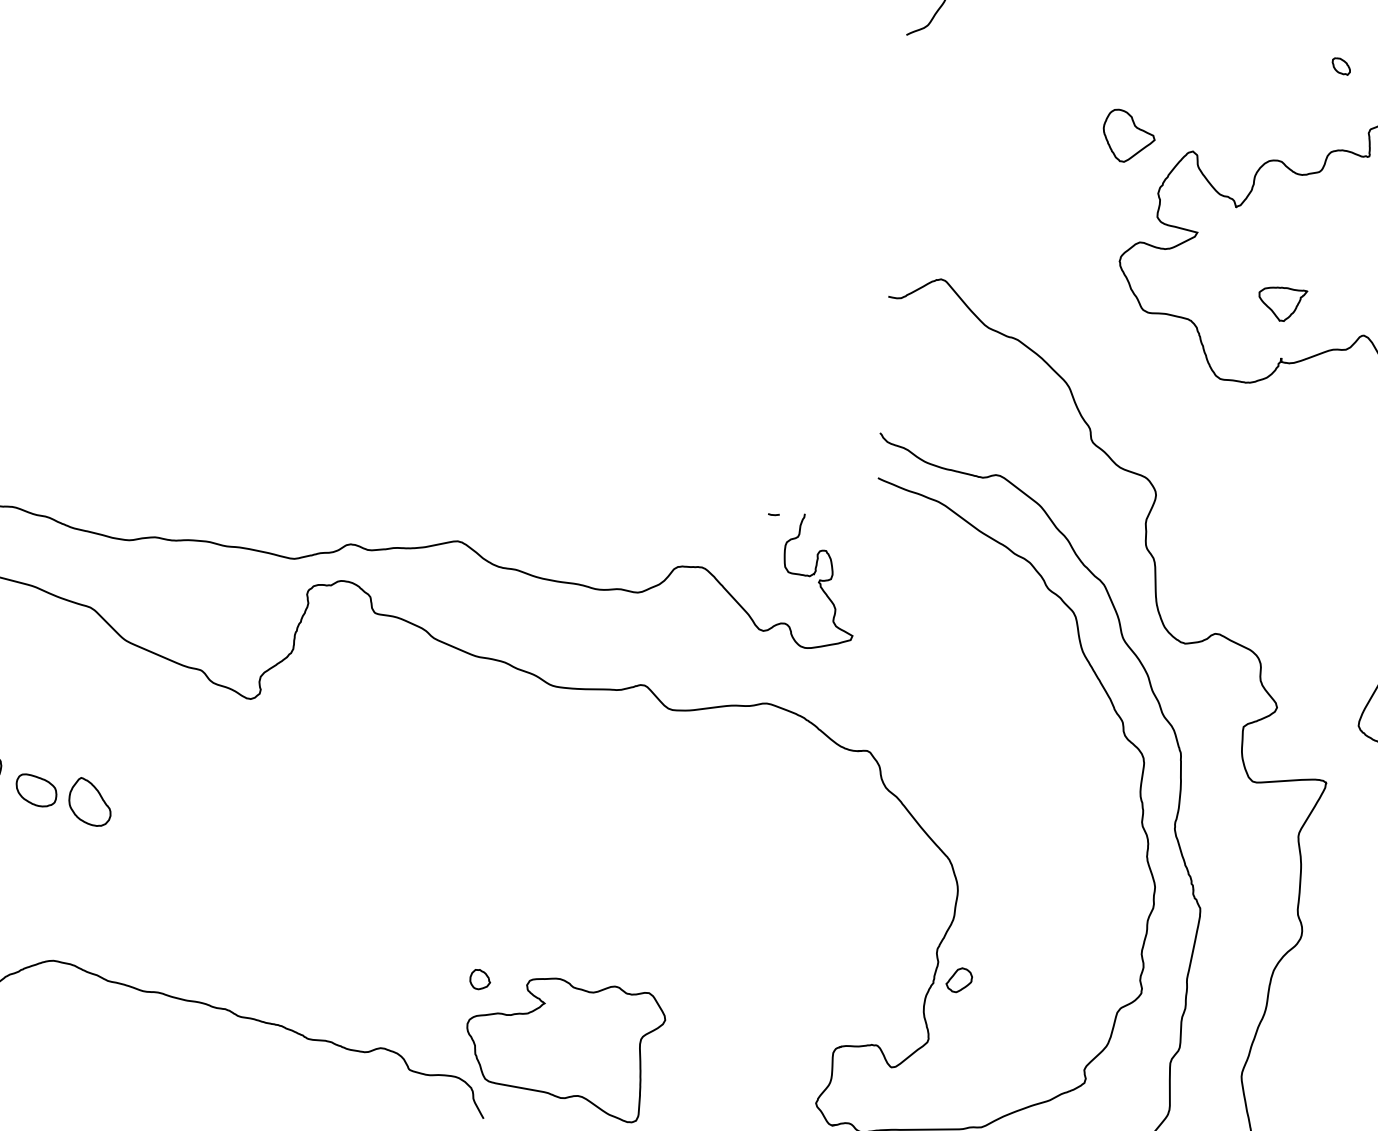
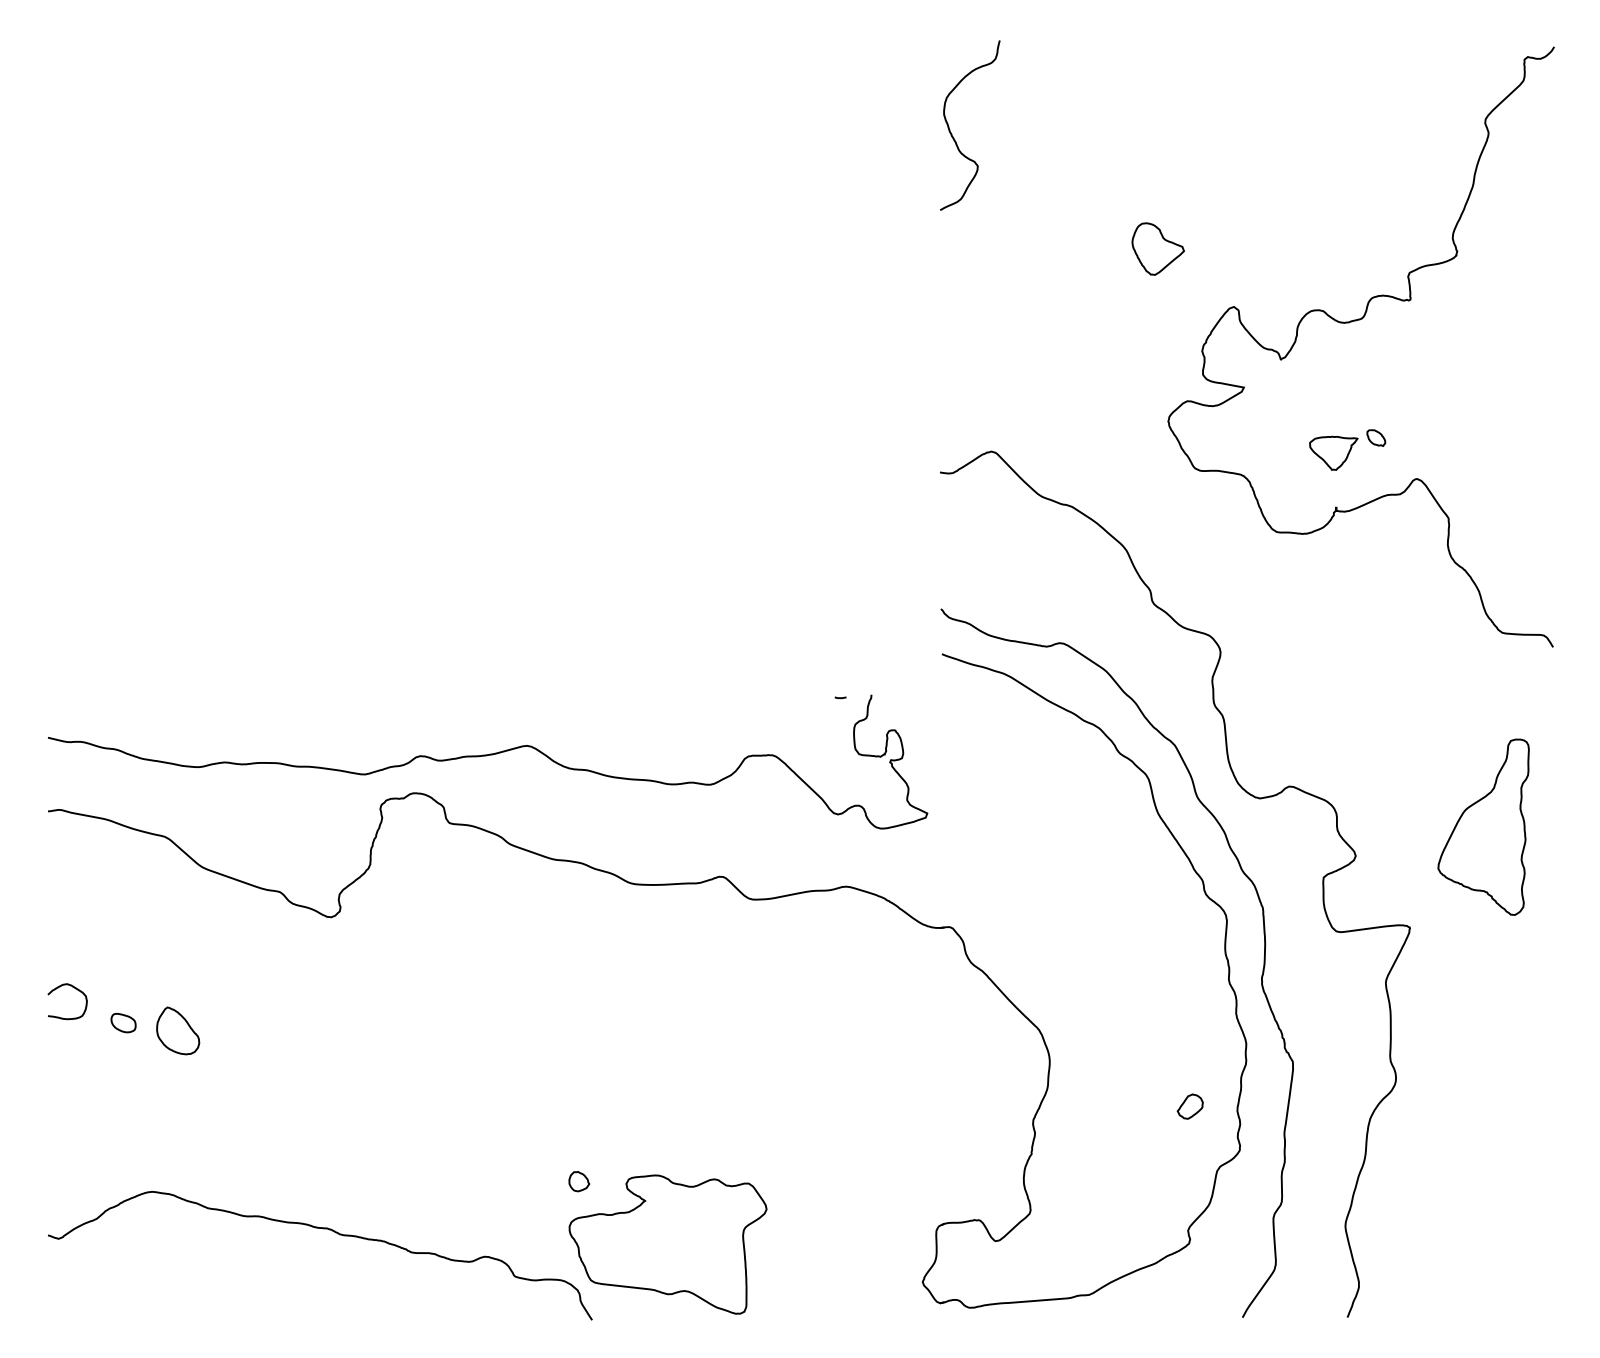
part: (1341, 66) -> (1376, 437), moved
part: (1128, 135) -> (1157, 248), moved
part: (36, 789) -> (123, 1022), size x0.6
part: (958, 980) -> (1189, 1106), moved

